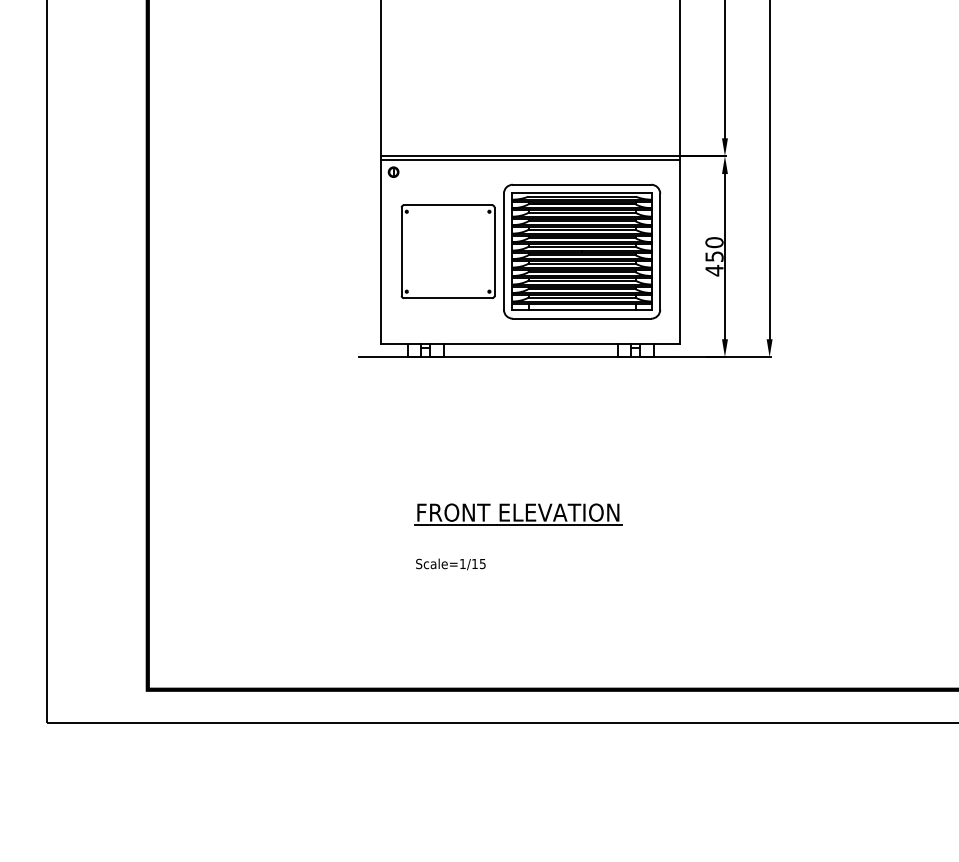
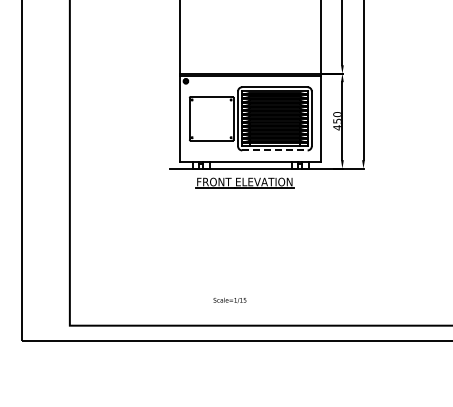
line: (581, 318) -> (274, 150), solid -> dashed
part: (517, 513) -> (244, 182), moved
text: (449, 564) -> (229, 300), moved

